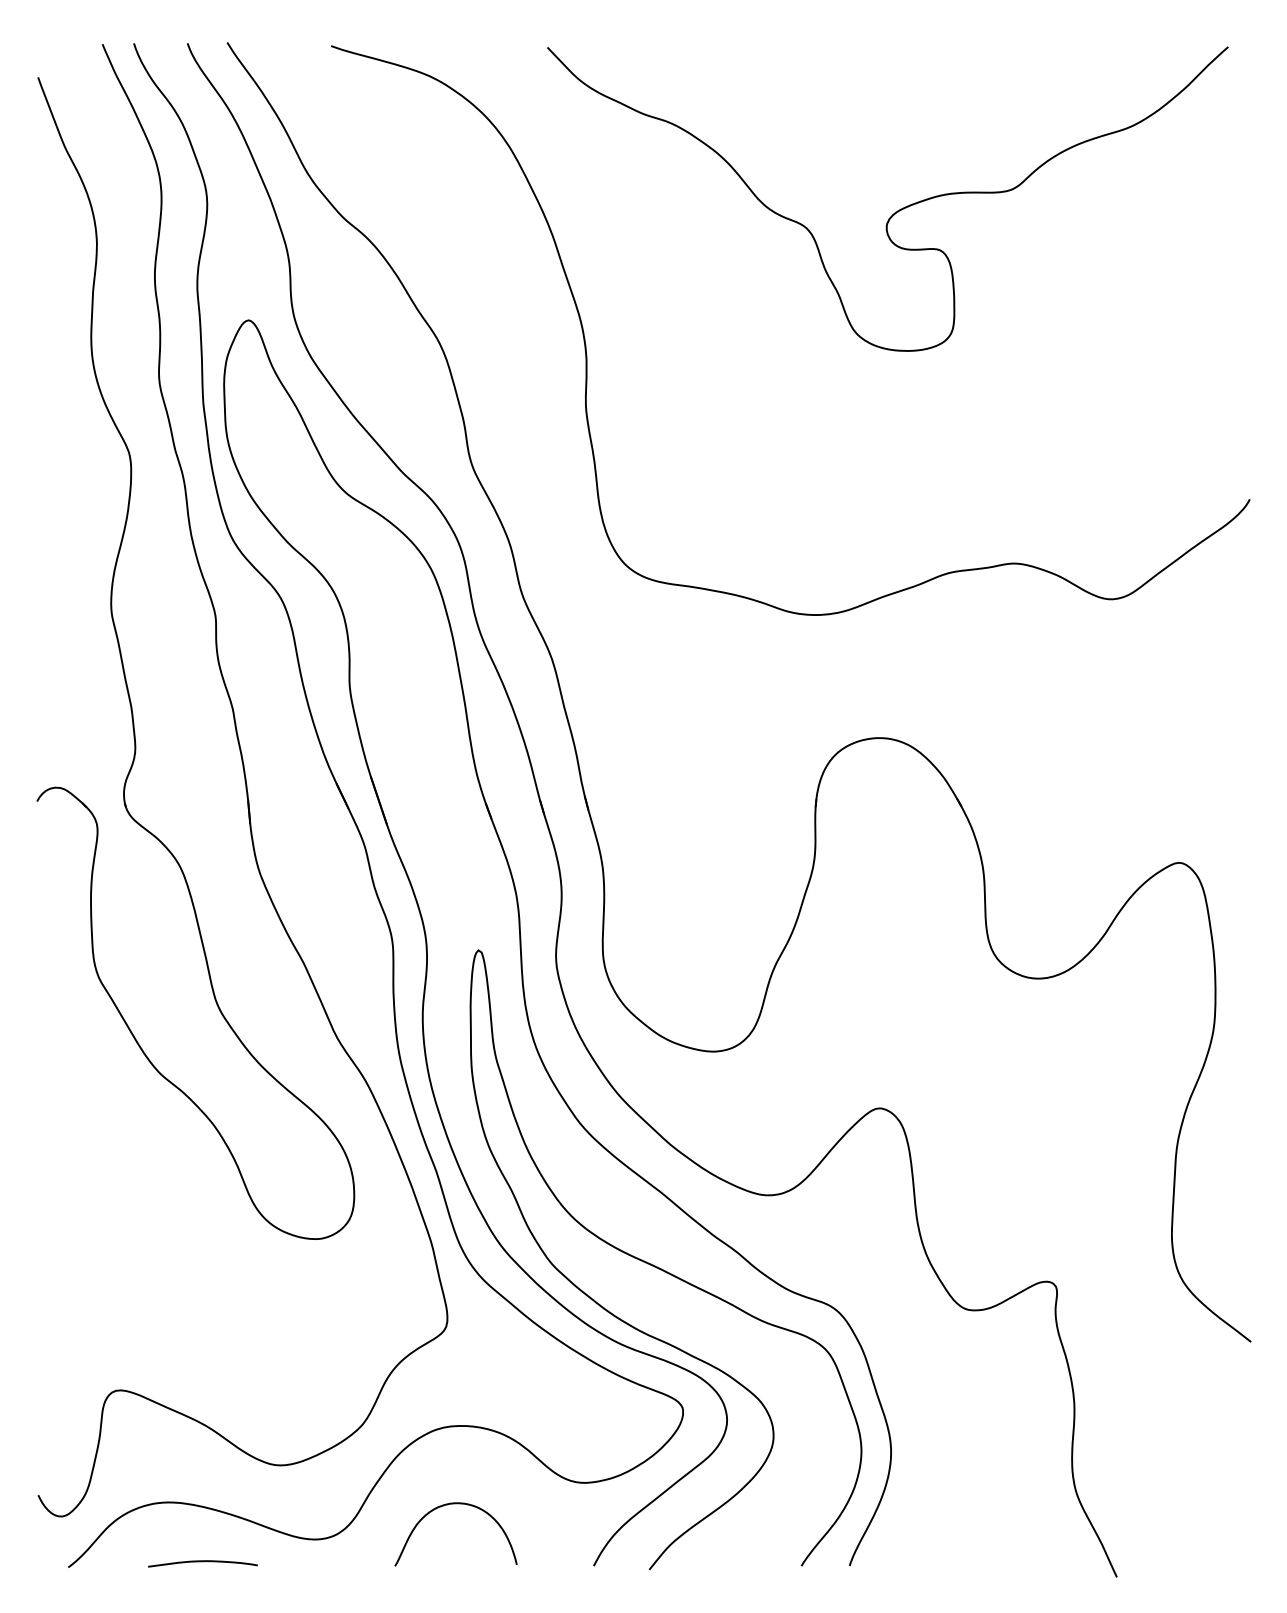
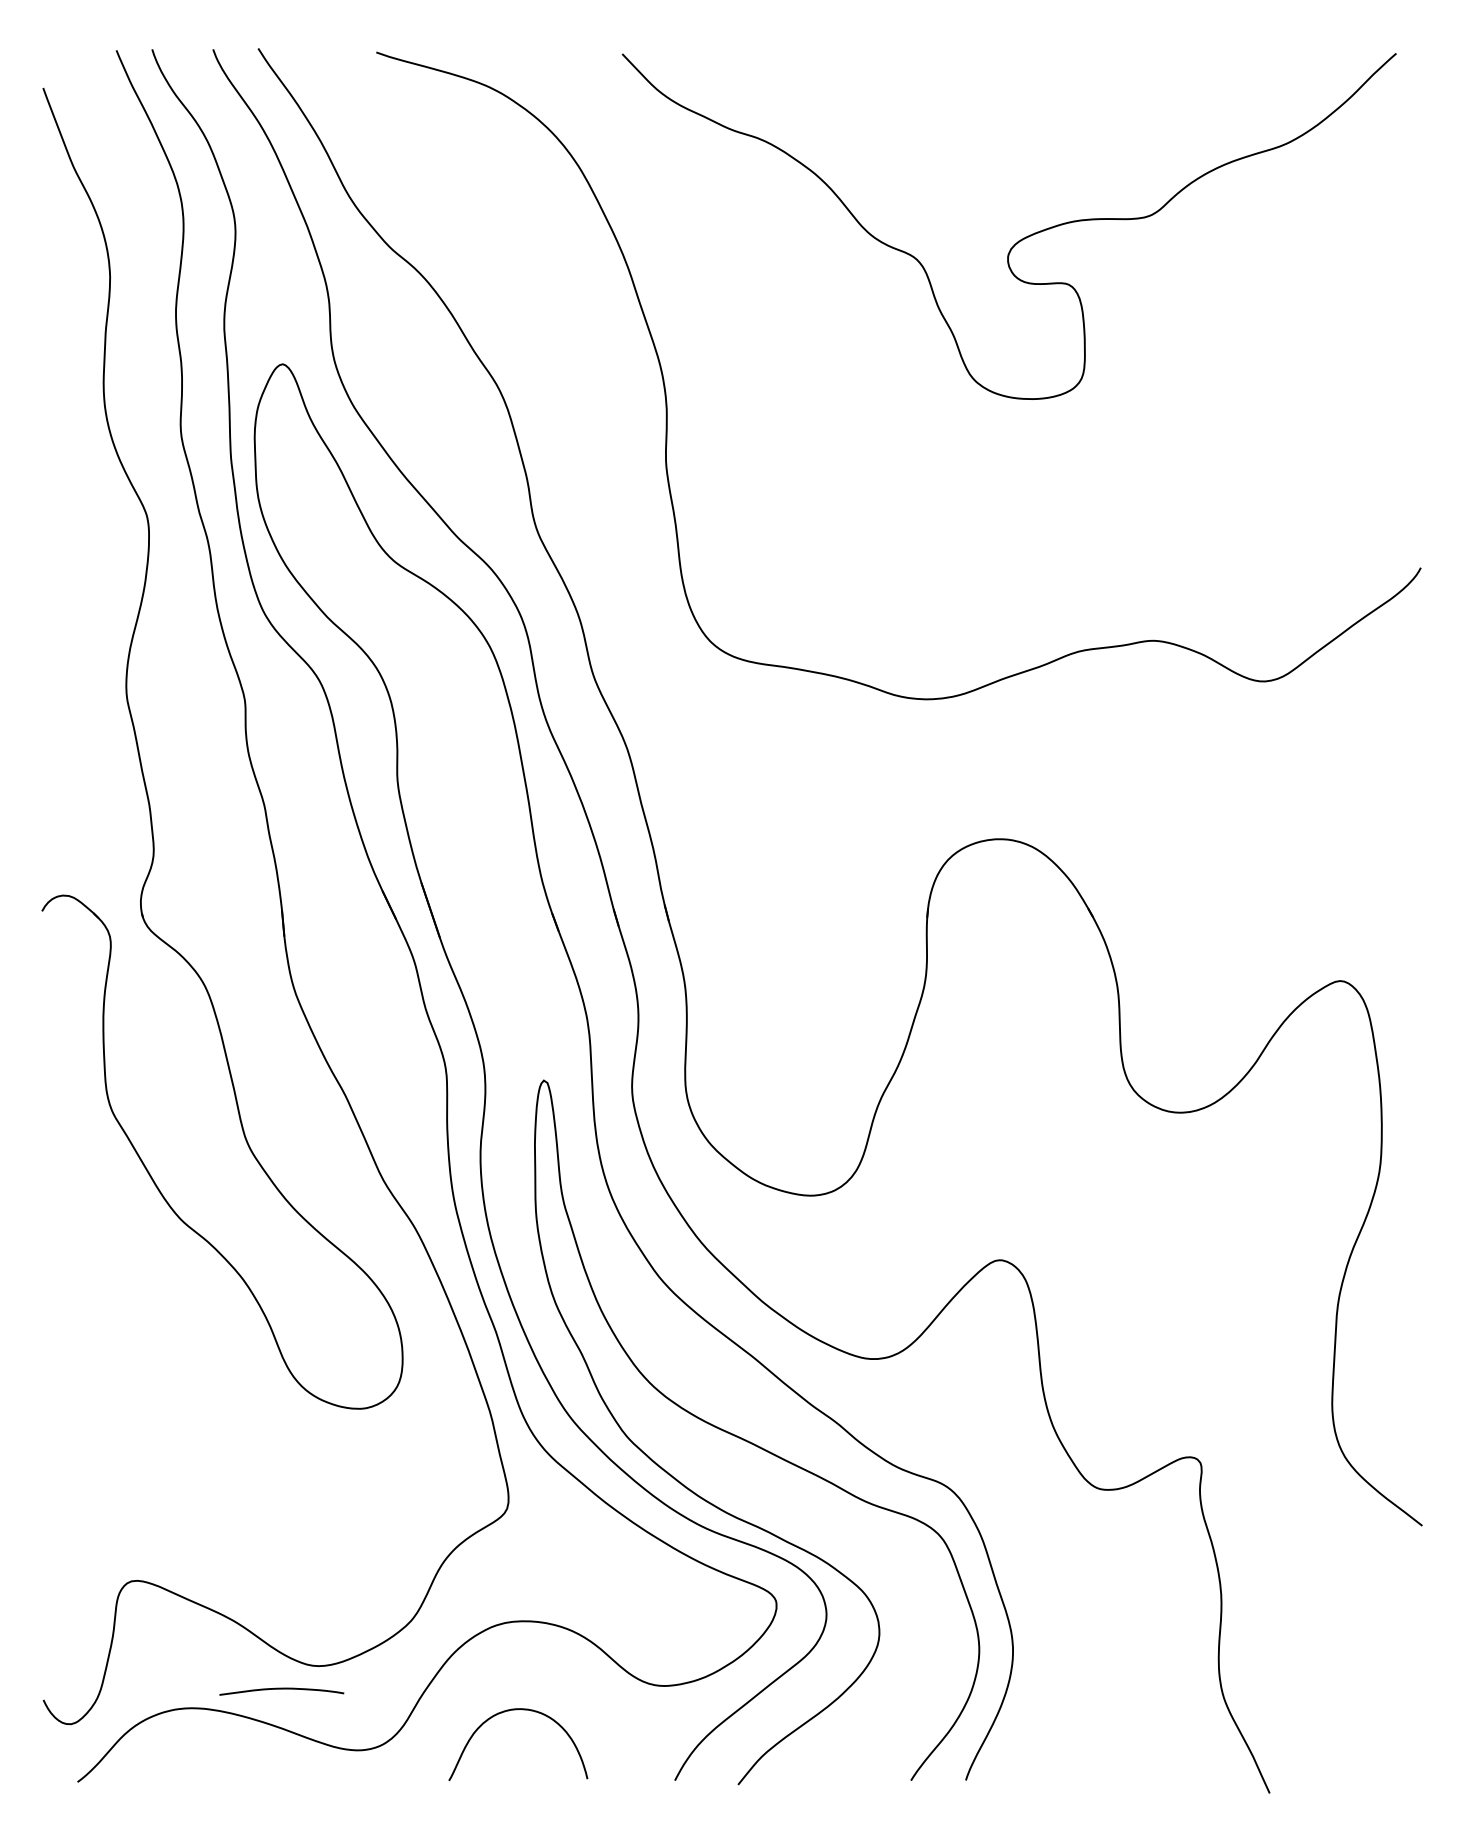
curve: (202, 1562) -> (281, 1690), moved

